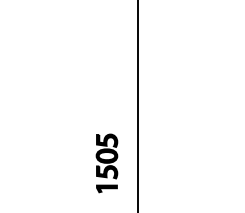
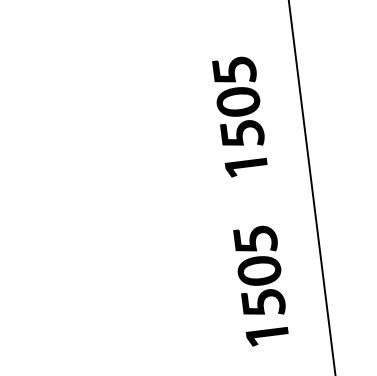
part: (106, 79) -> (239, 116), added

